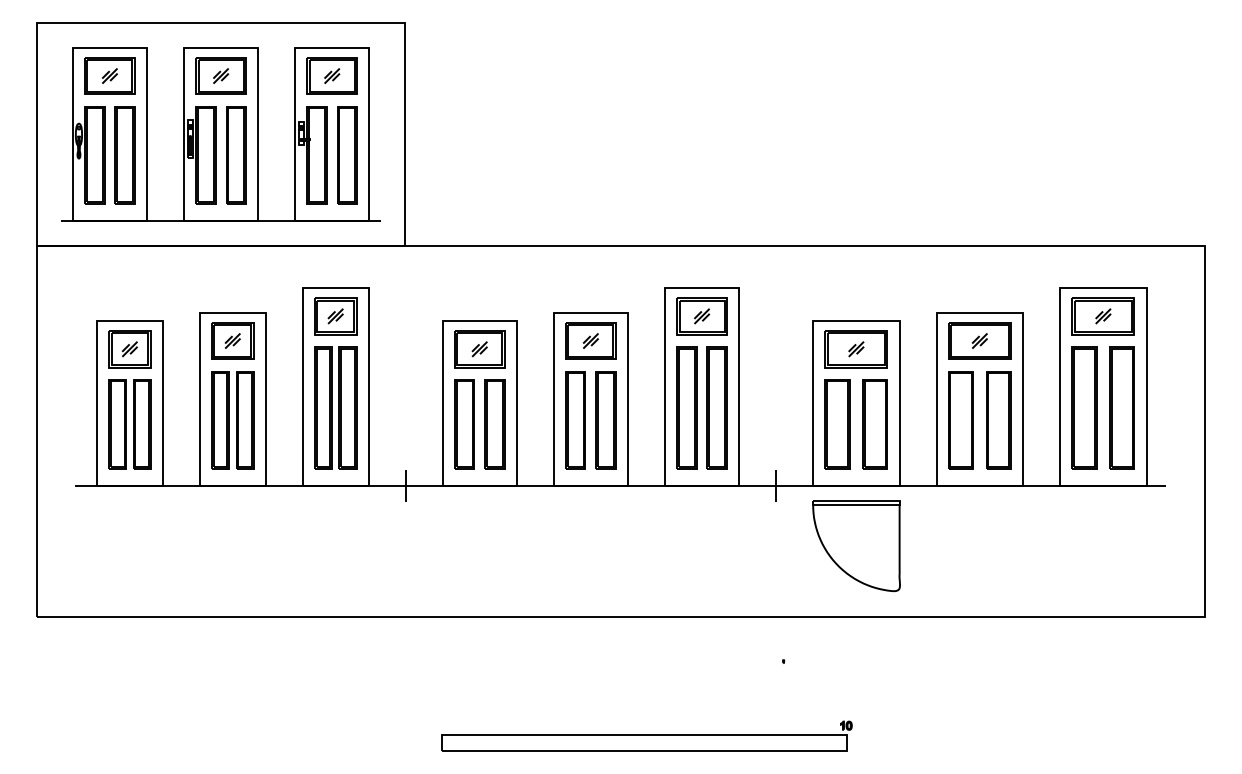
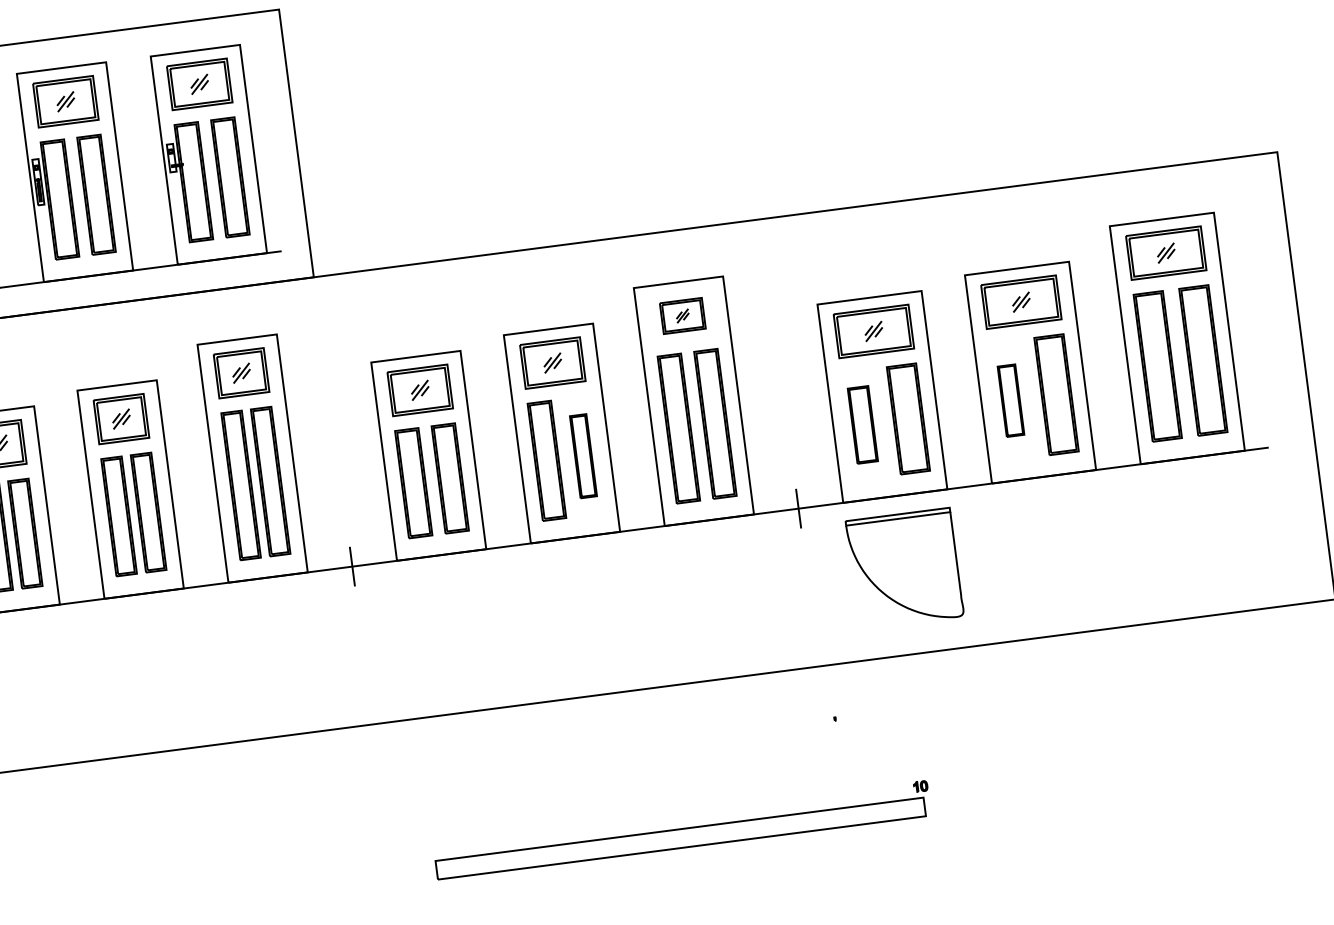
part: (701, 316) -> (682, 316), size x0.7
part: (605, 420) -> (582, 456), size x0.7
part: (960, 420) -> (1010, 400), size x0.6
part: (837, 424) -> (862, 425), size x0.7

